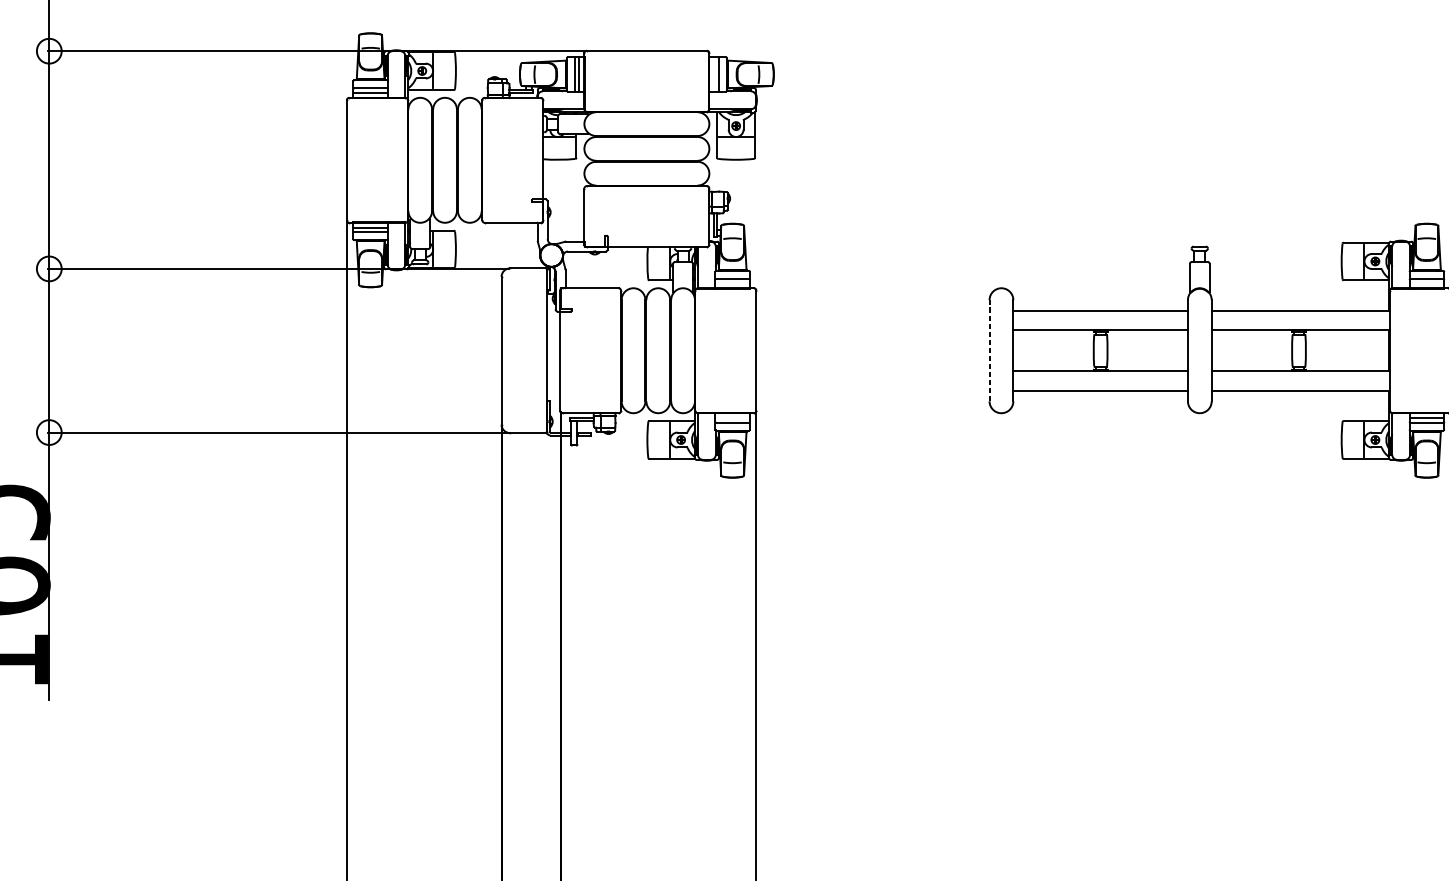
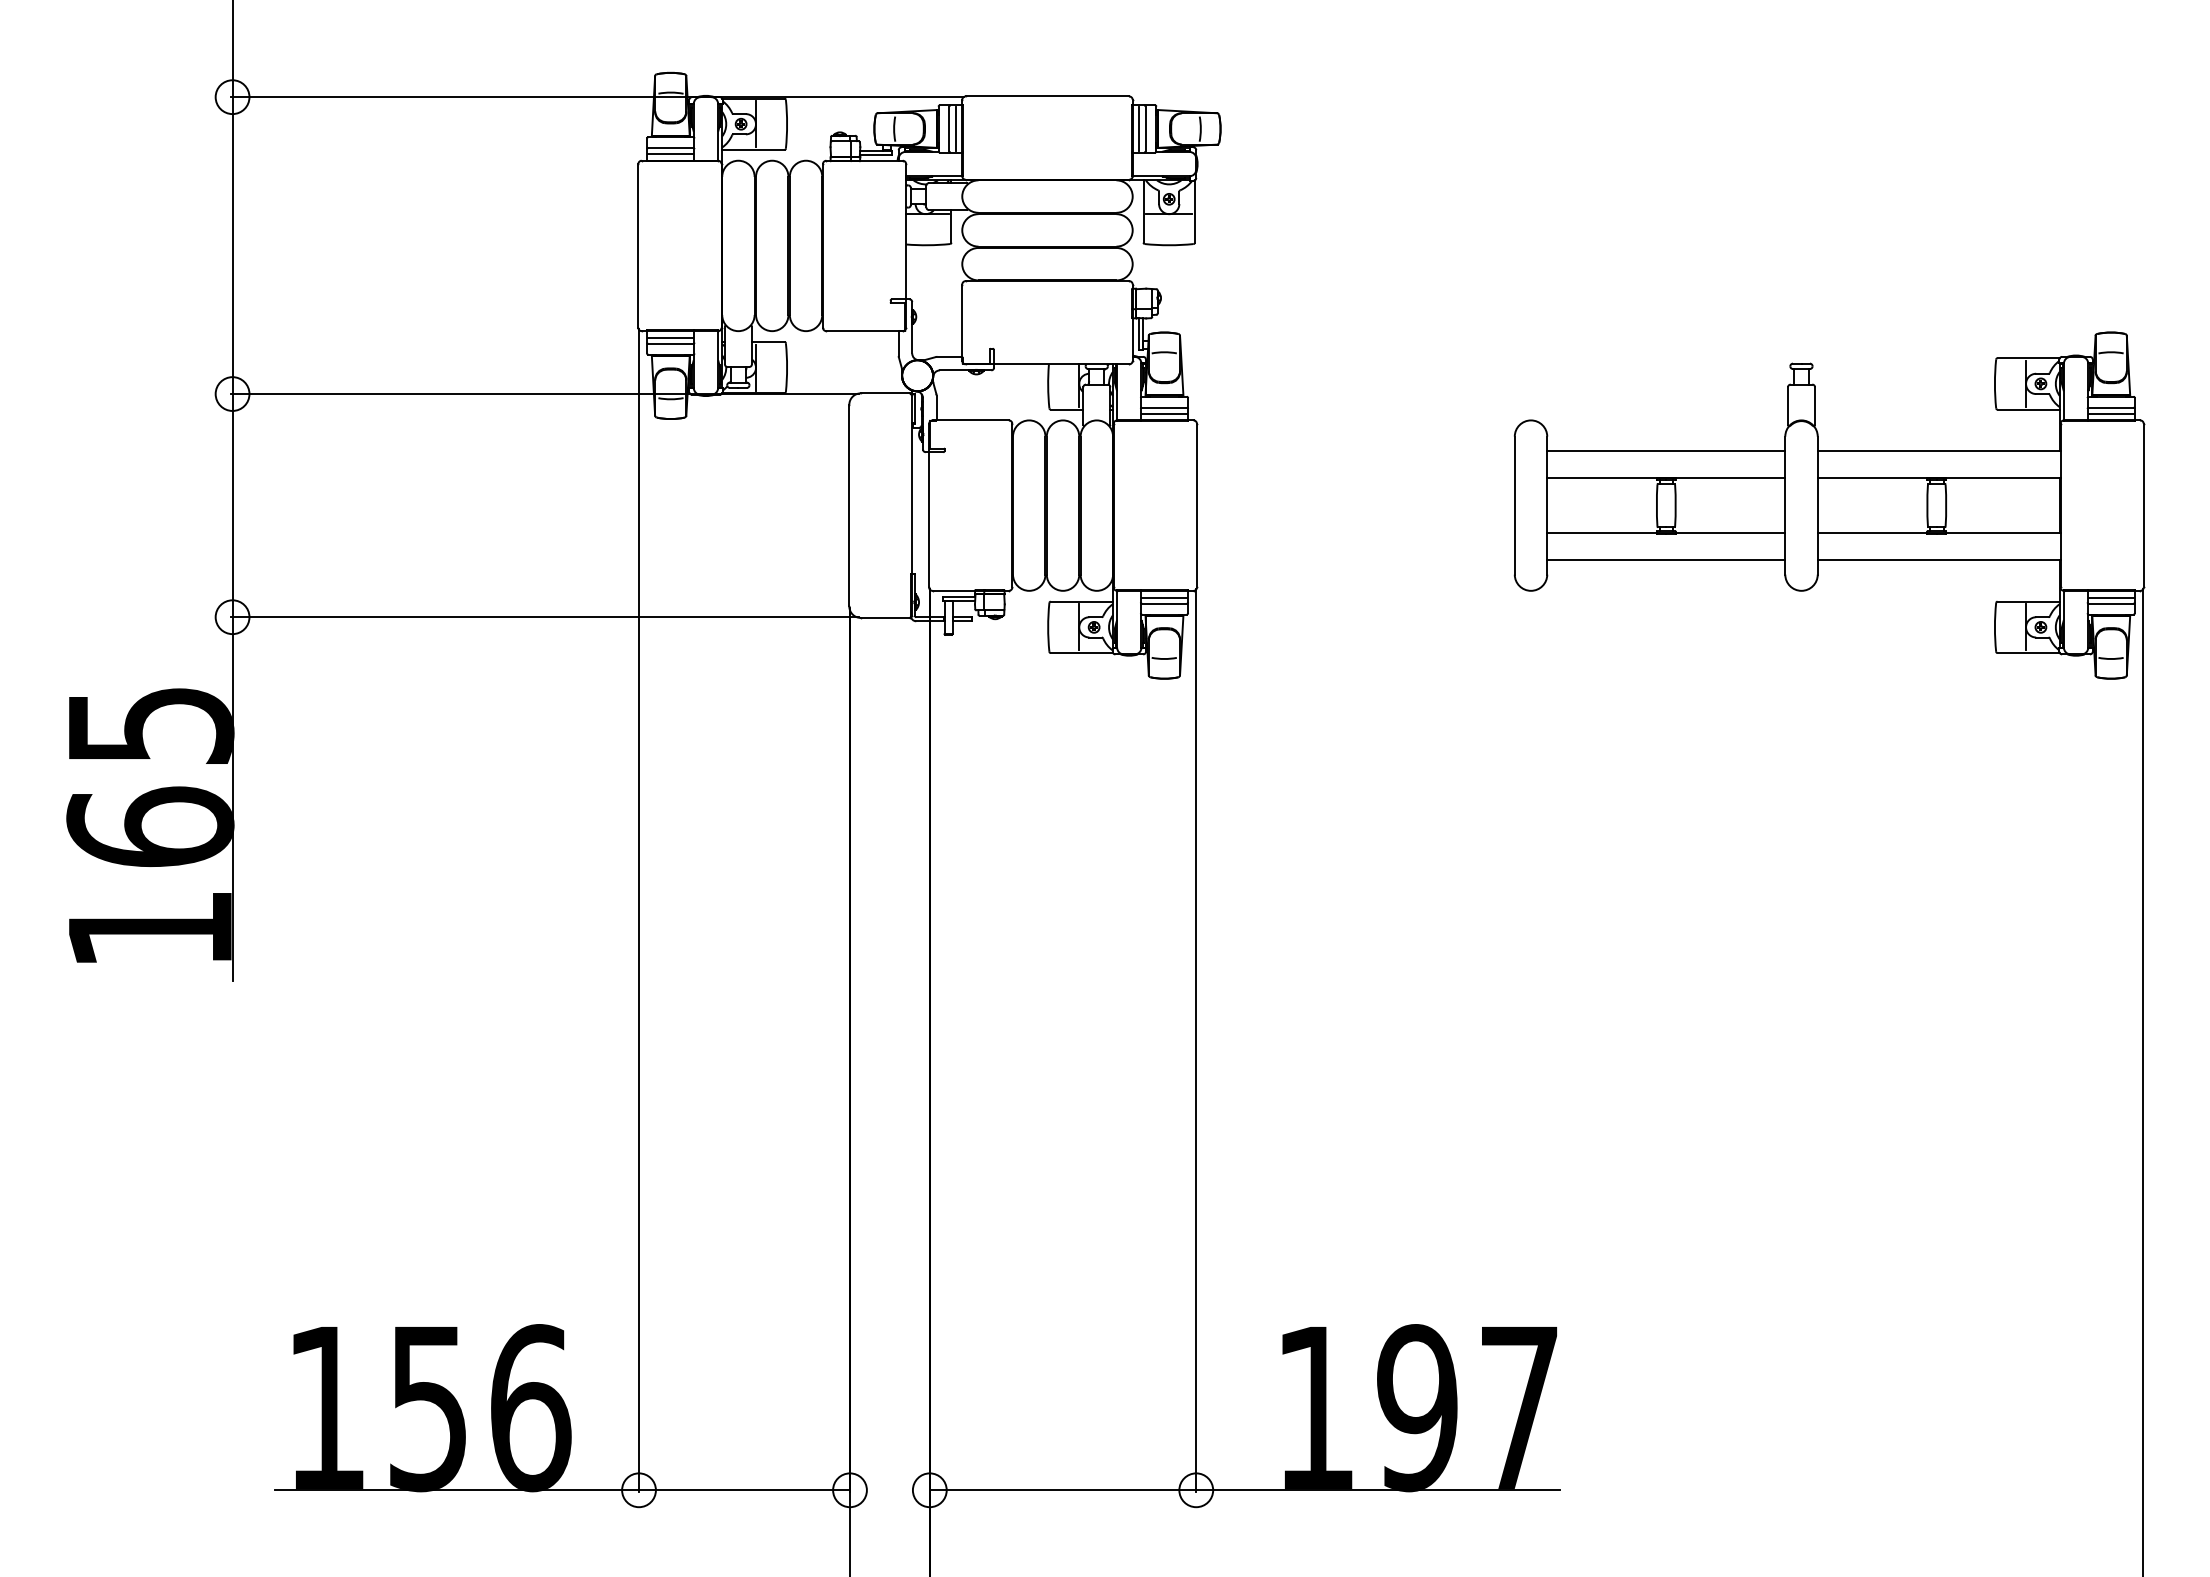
line: (714, 74) -> (1139, 128), added
line: (732, 283) -> (1164, 413), added
line: (1426, 283) -> (2110, 413), added
line: (989, 350) -> (1514, 505), dashed -> solid
line: (732, 418) -> (1164, 597), added

